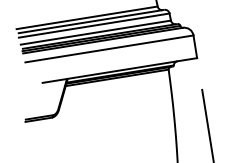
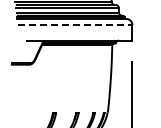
line: (110, 49) -> (75, 25), solid -> dashed

